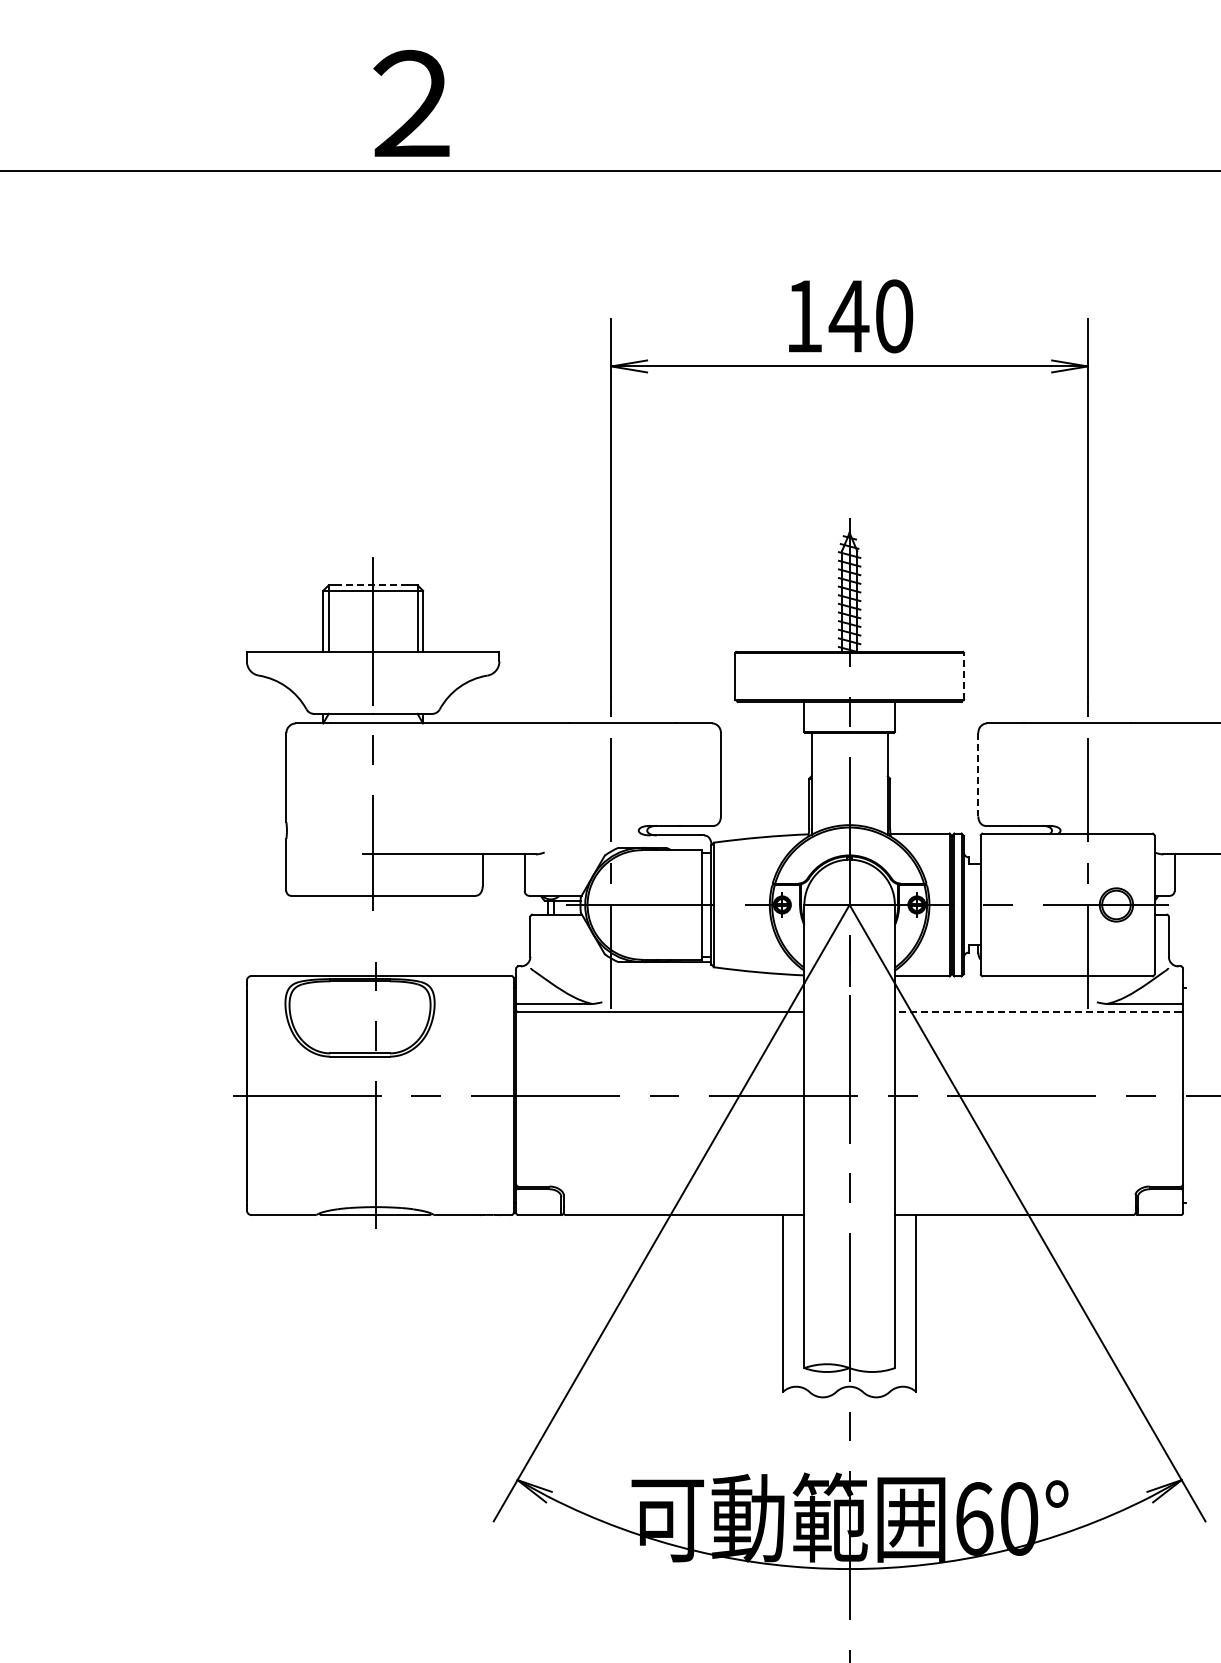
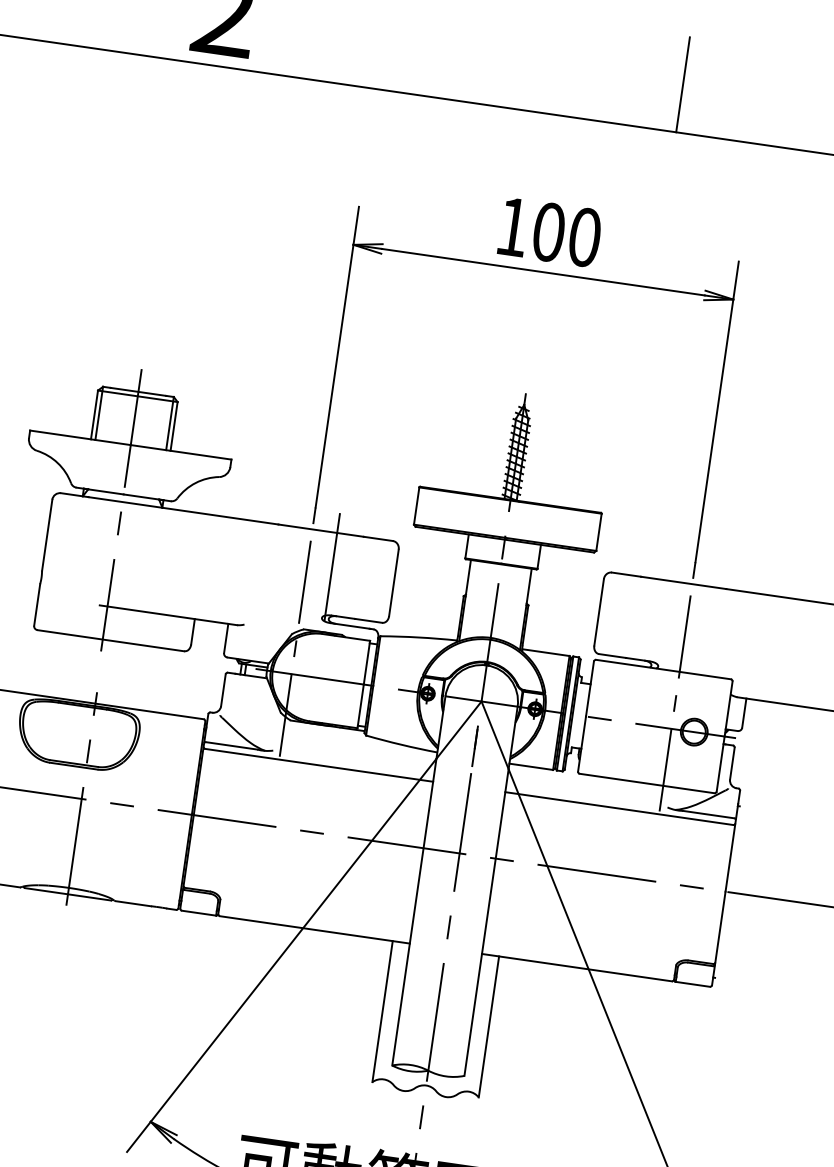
line: (988, 111) -> (683, 84), added
text: (848, 316) -> (548, 232), 140 -> 100
line: (373, 585) -> (138, 392), dashed -> solid
line: (963, 675) -> (598, 531), dashed -> solid
line: (642, 766) -> (332, 567), added
line: (978, 774) -> (599, 612), dashed -> solid
line: (1037, 1012) -> (618, 808), dashed -> solid

